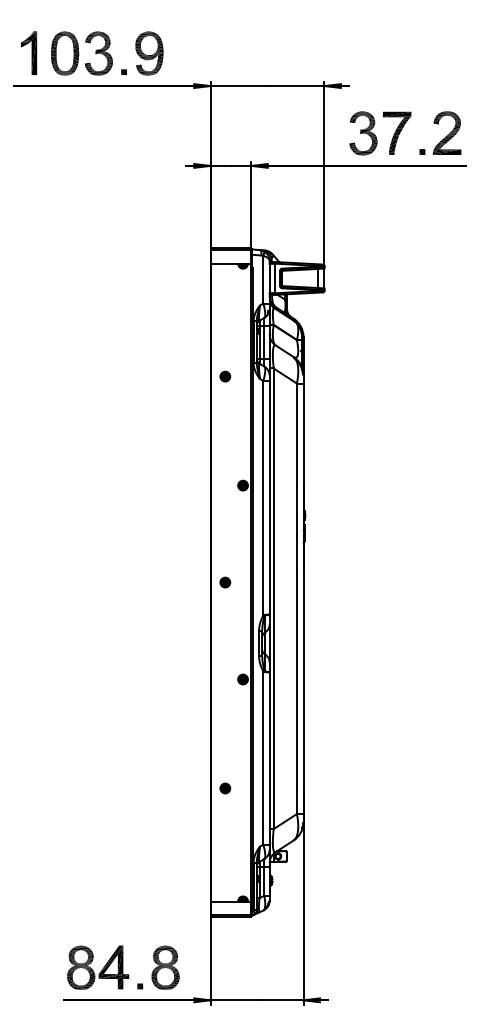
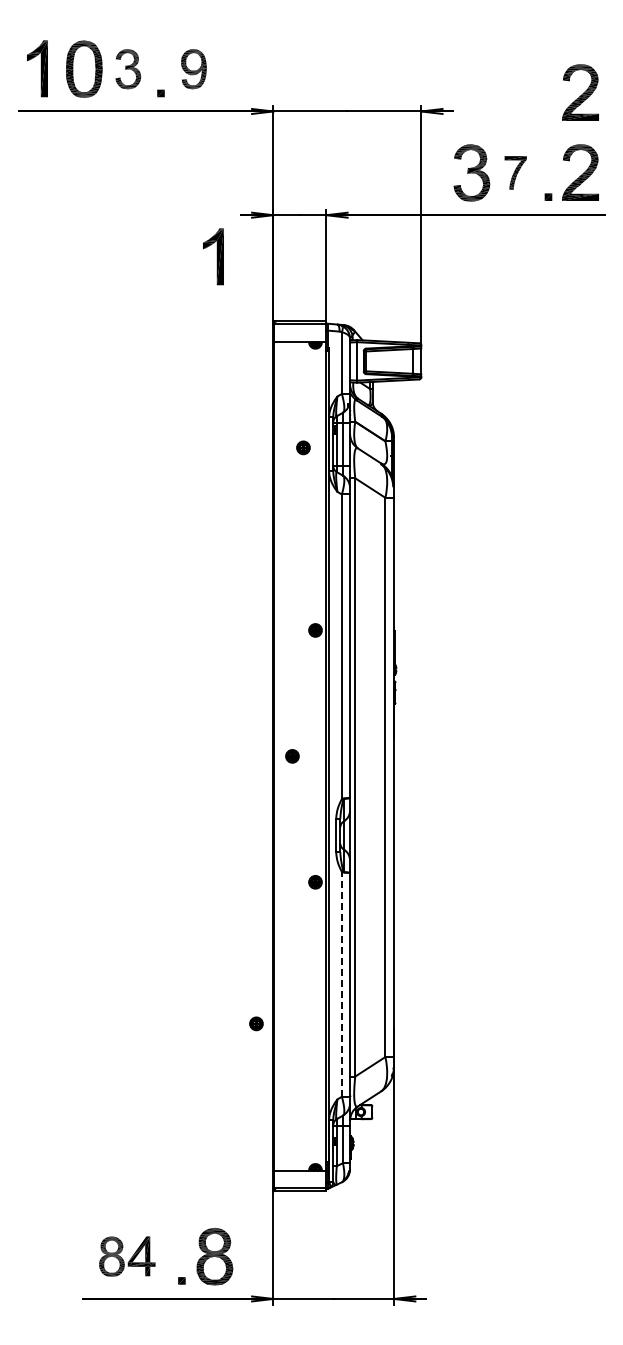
part: (99, 52) -> (128, 68), size x0.7
part: (149, 52) -> (193, 68), size x0.7
part: (447, 71) -> (580, 92), added
part: (397, 133) -> (515, 172), size x0.6
part: (164, 197) -> (213, 256), added
part: (225, 376) -> (303, 447), moved
line: (263, 758) -> (341, 984), solid -> dashed
part: (225, 788) -> (256, 1023), moved
part: (98, 967) -> (127, 1256), size x0.7

